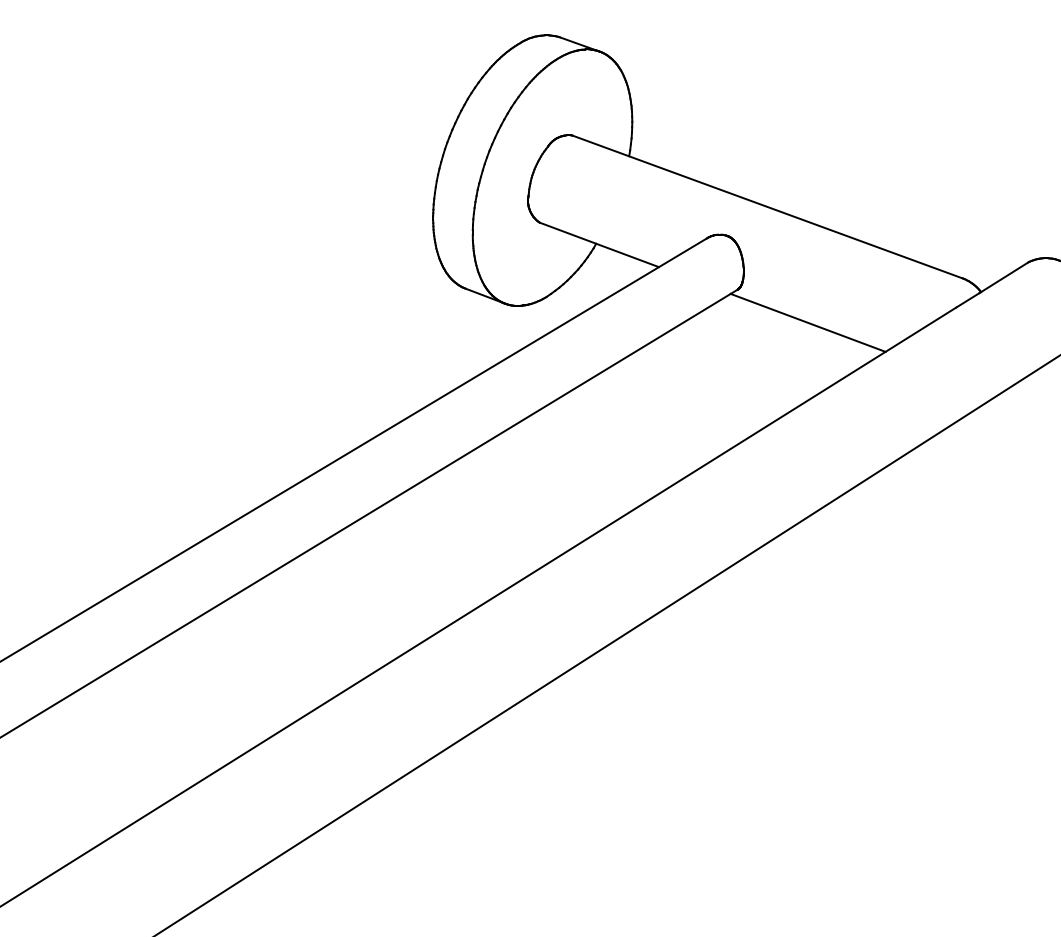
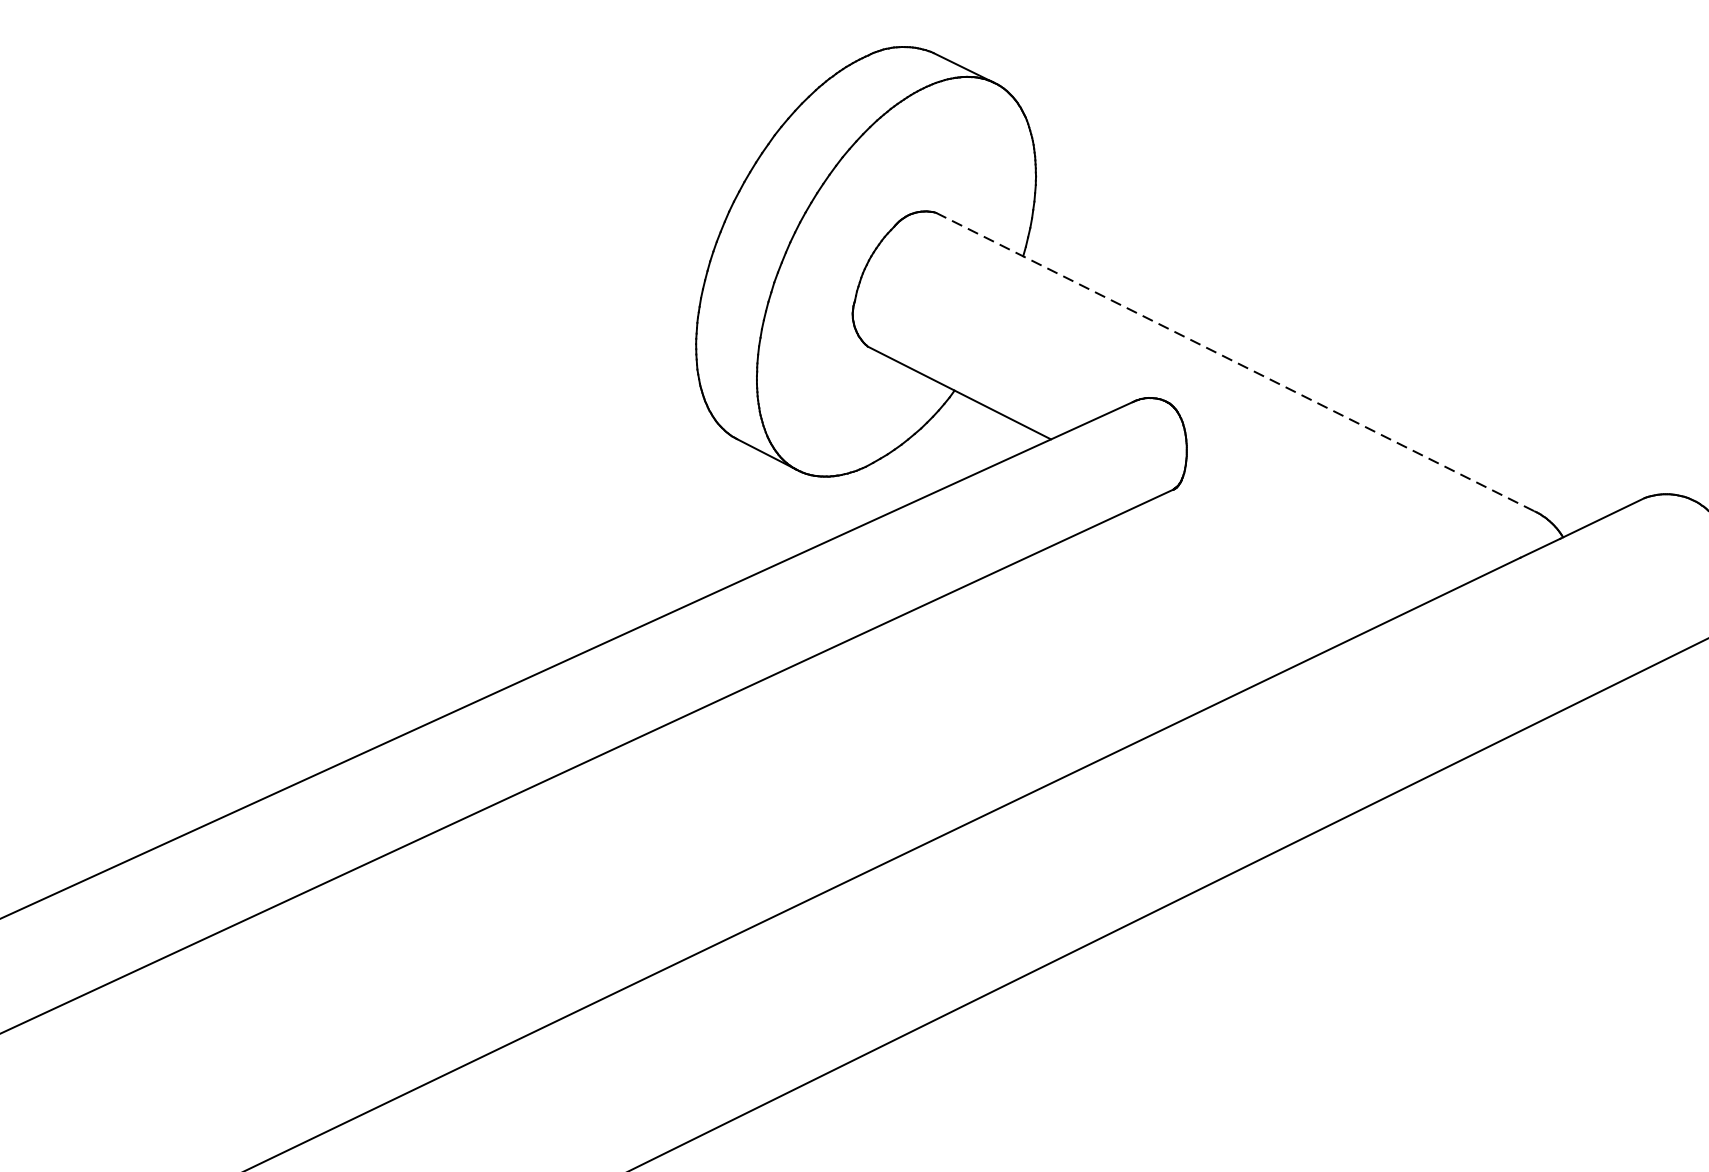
line: (767, 207) -> (1235, 363), solid -> dashed
line: (807, 322) -> (1279, 554), removed

